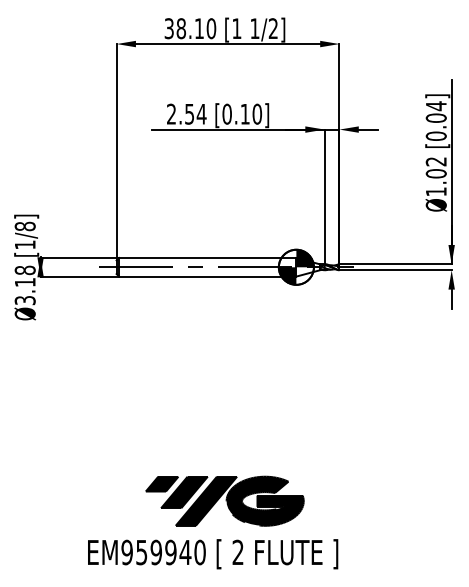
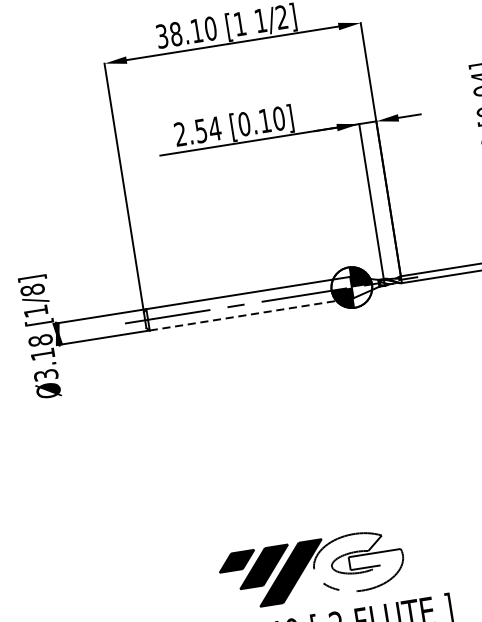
line: (207, 276) -> (251, 314), solid -> dashed
fill: (264, 500) -> (357, 561), removed

